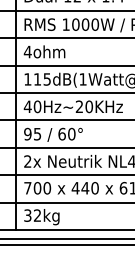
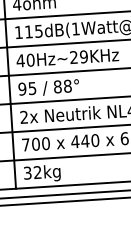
text: (88, 106) -> (83, 56), 40Hz~20KHz -> 40Hz~29KHz
text: (66, 133) -> (62, 85), 60° -> 88°

